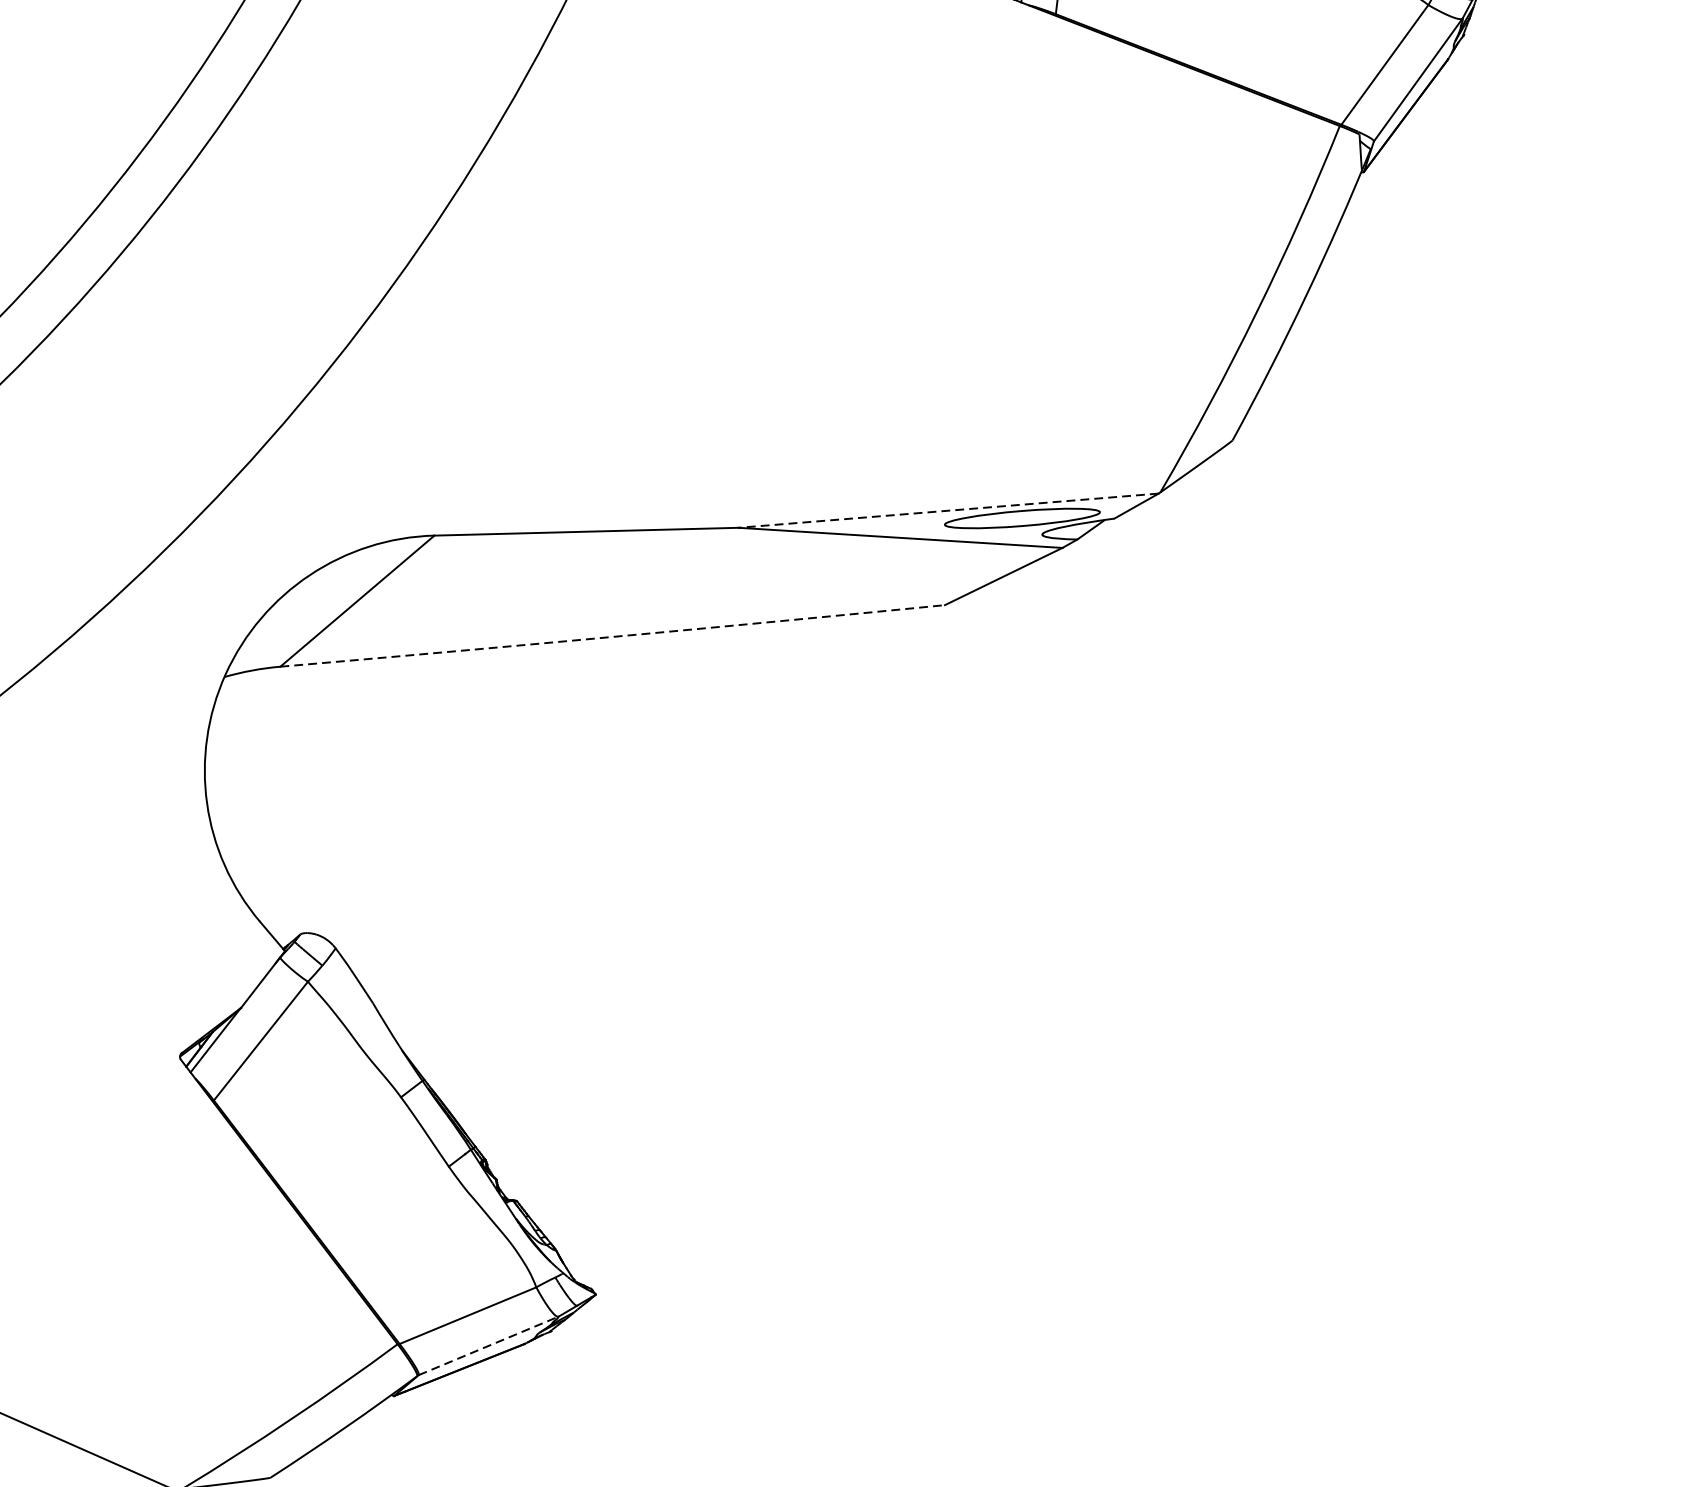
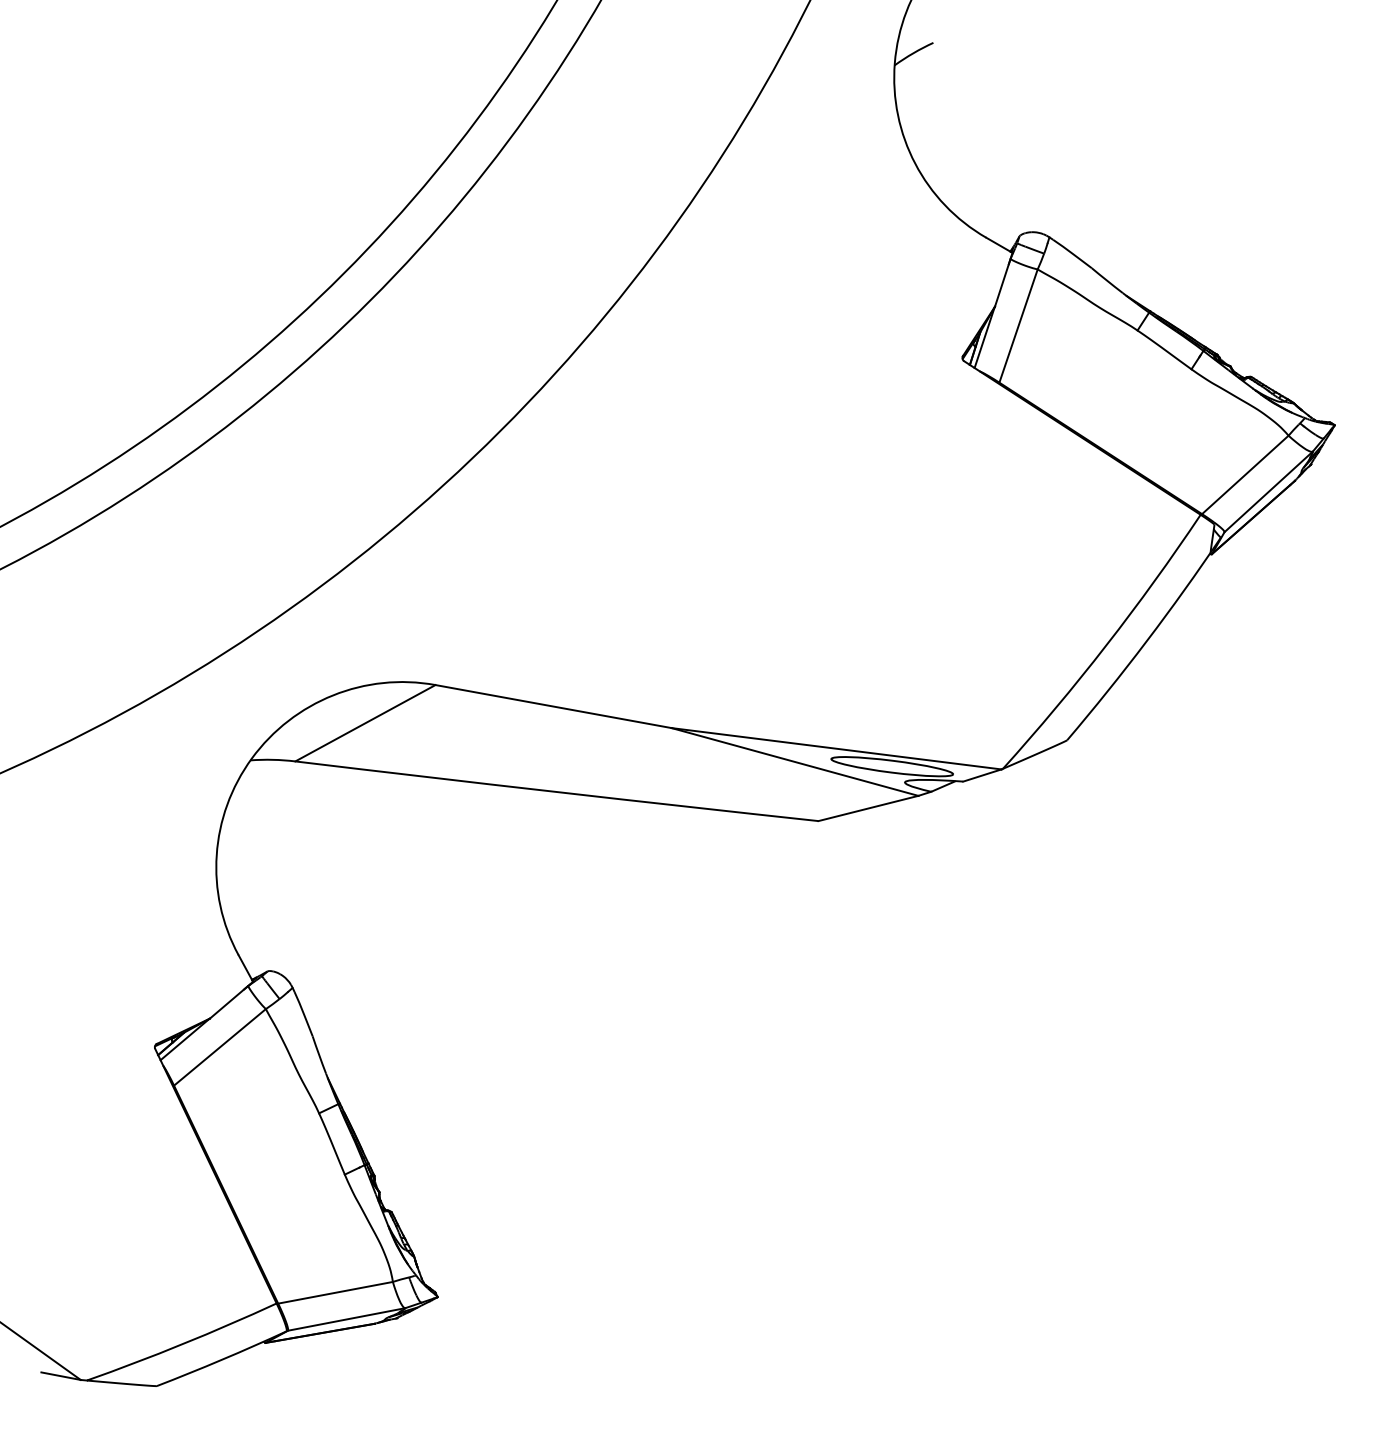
line: (948, 510) -> (836, 748), dashed -> solid
arc: (612, 637) -> (556, 792), dashed -> solid
line: (488, 1345) -> (346, 1319), dashed -> solid

